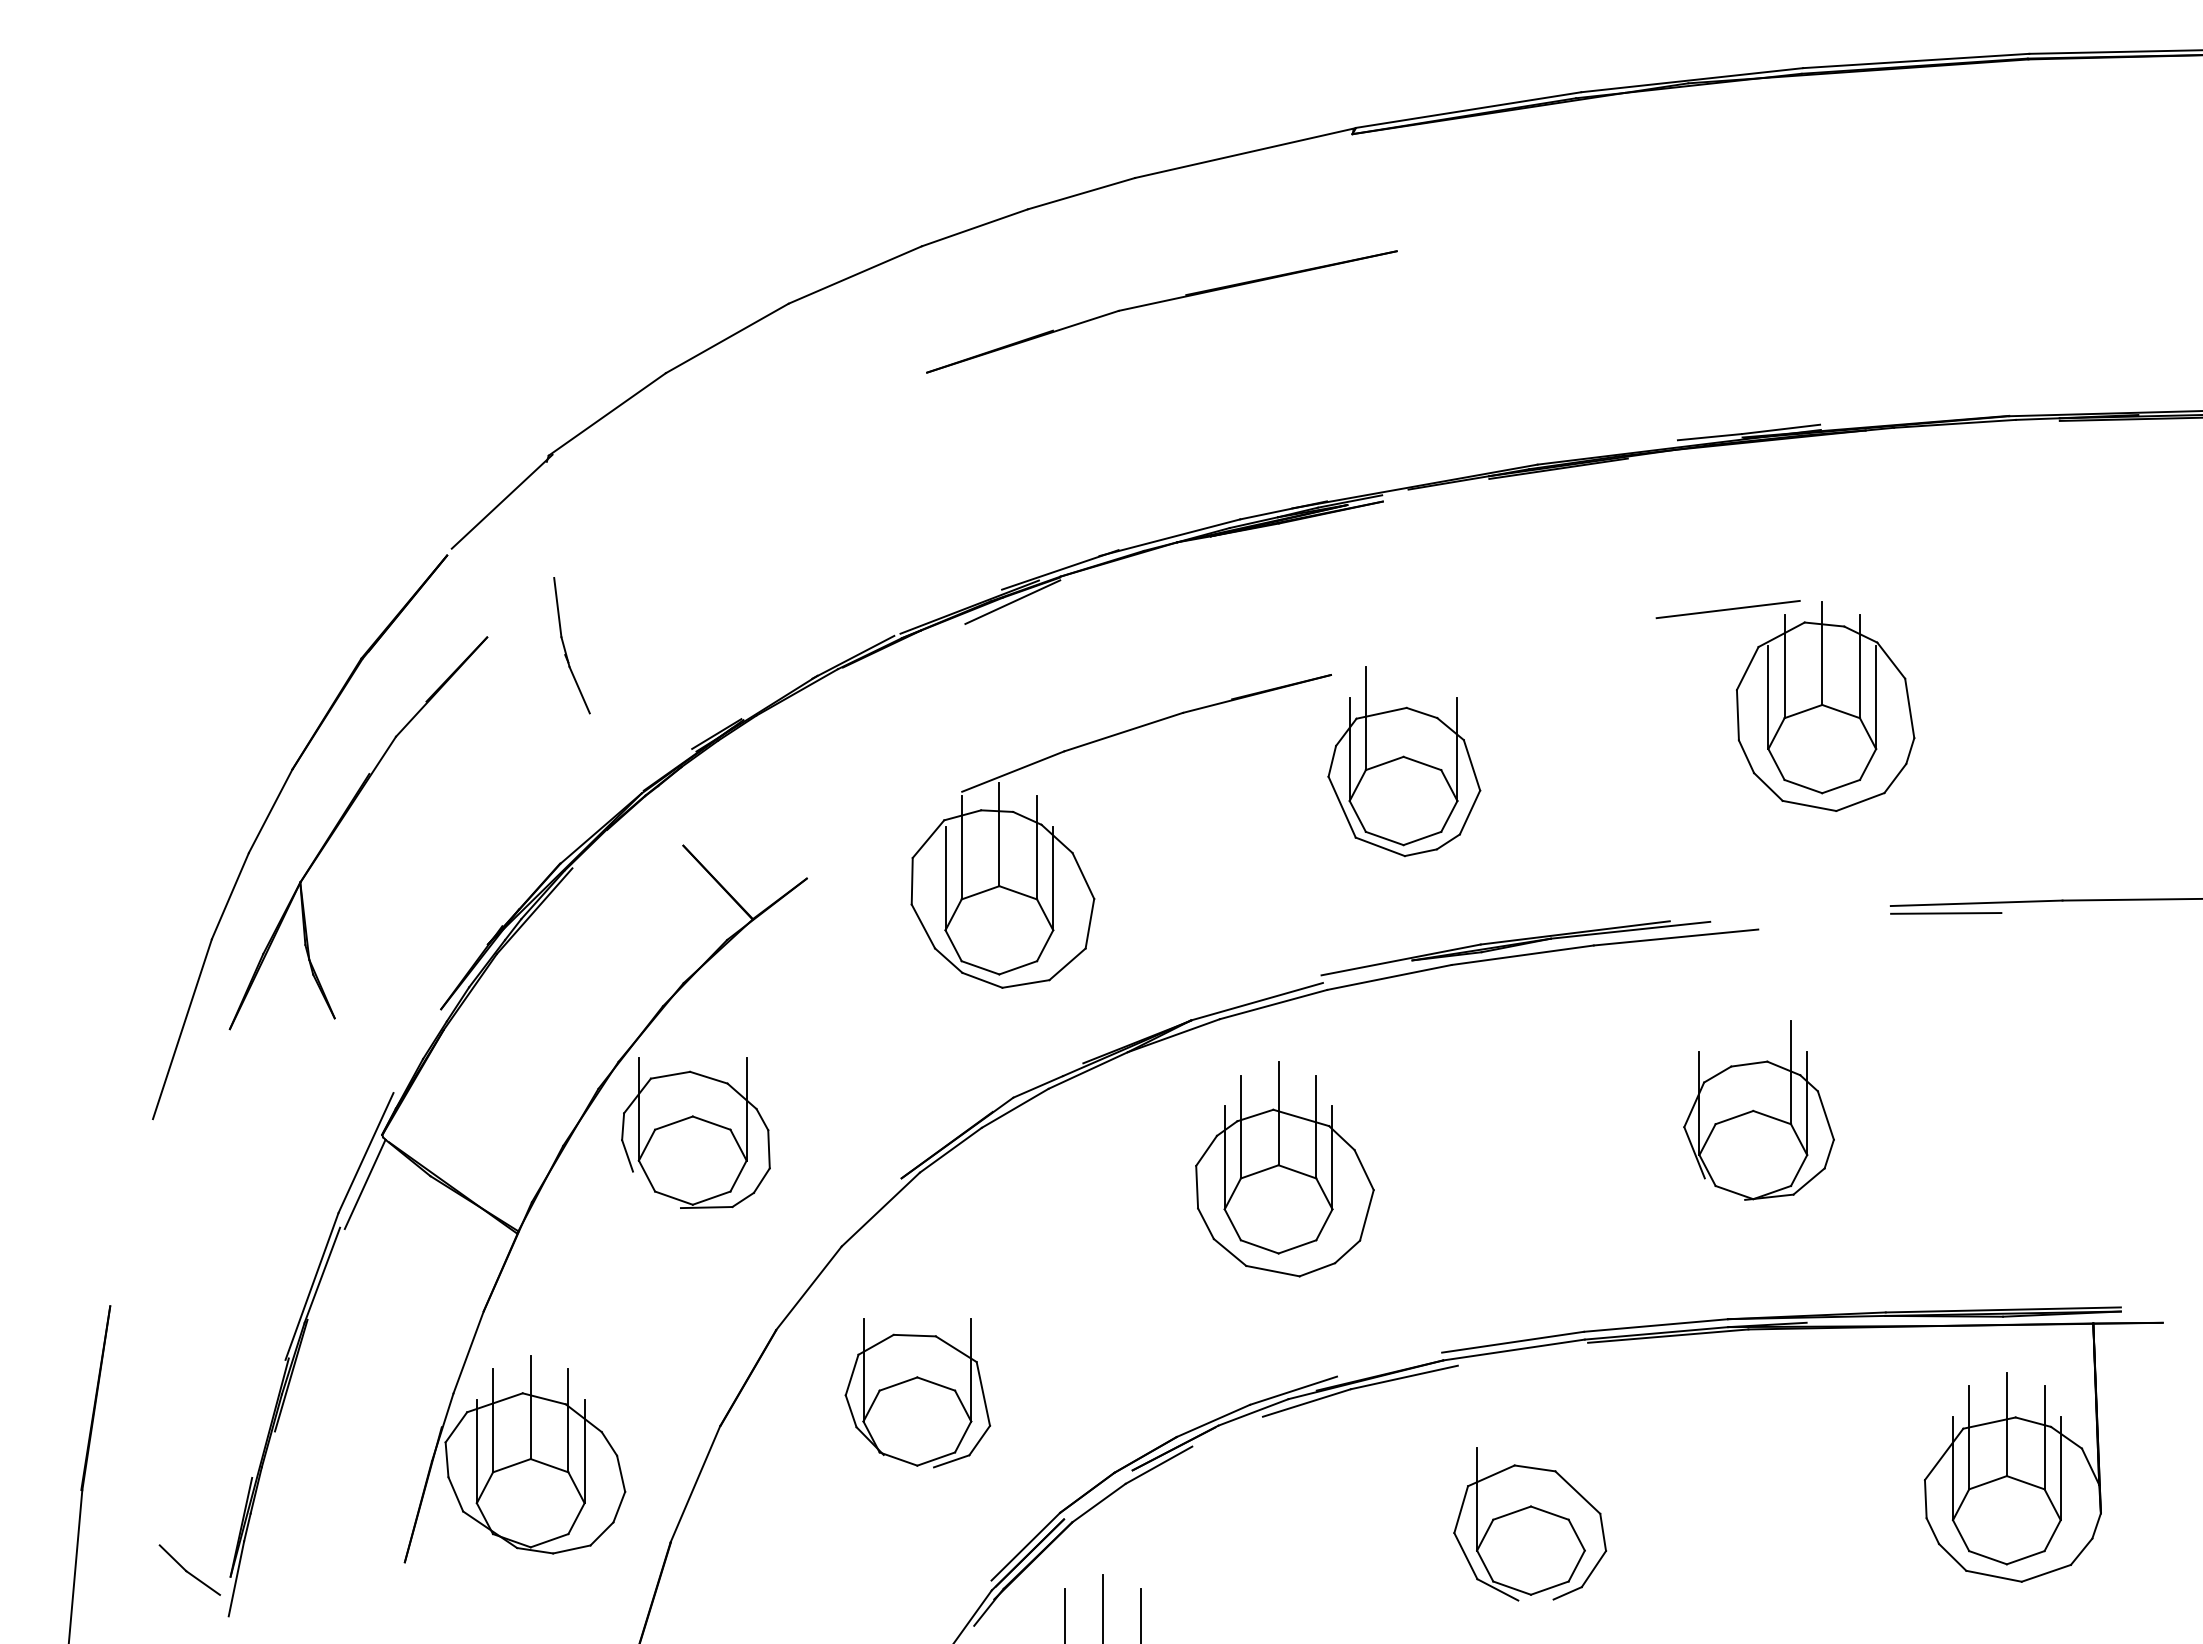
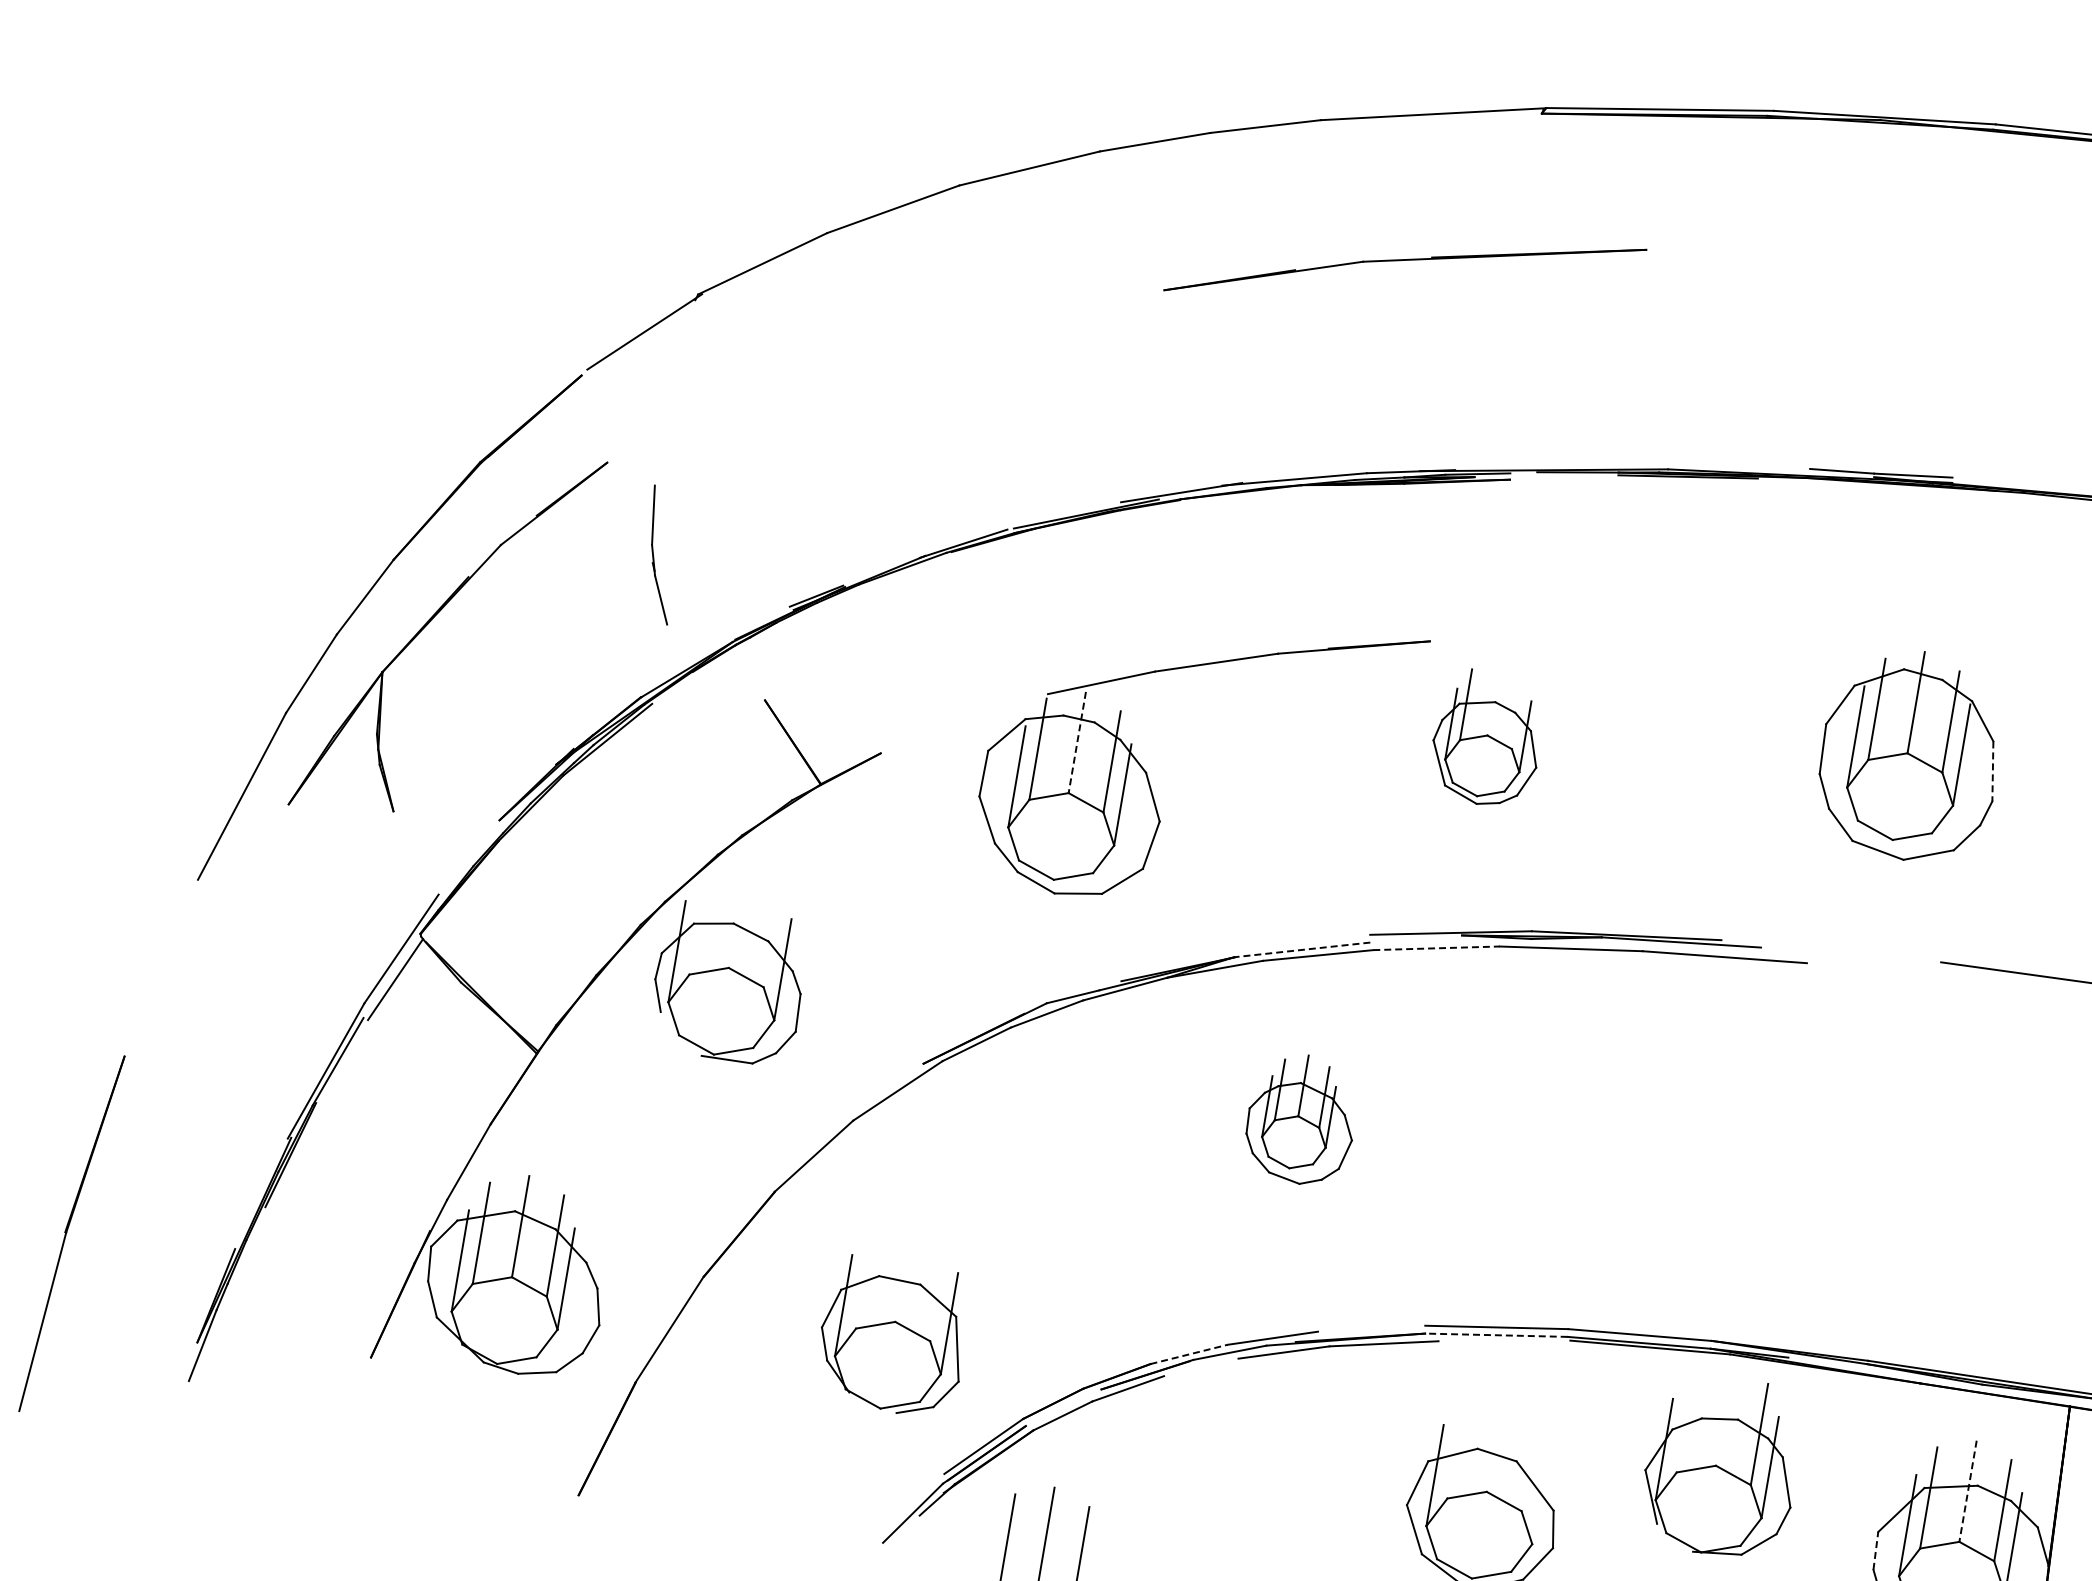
part: (1159, 303) -> (1404, 261), moved
line: (1012, 602) -> (1129, 516), removed
line: (1727, 609) -> (1830, 643), removed
part: (565, 647) -> (654, 555), moved
line: (1909, 708) -> (1992, 771), solid -> dashed
part: (1404, 761) -> (1487, 738), size x0.7
line: (999, 835) -> (1077, 743), solid -> dashed
line: (1946, 913) -> (1994, 979), removed
line: (1389, 977) -> (1436, 948), solid -> dashed
line: (1256, 1001) -> (1301, 949), solid -> dashed
part: (1758, 1110) -> (1721, 1466), moved
part: (1284, 1169) -> (1301, 1119), size x0.6
line: (1514, 1350) -> (1496, 1335), solid -> dashed
part: (917, 1393) -> (892, 1337), moved
line: (1213, 1420) -> (1189, 1354), solid -> dashed
line: (2006, 1425) -> (1967, 1492), solid -> dashed
line: (1925, 1498) -> (1875, 1550), solid -> dashed
part: (189, 1569) -> (158, 1328), removed

